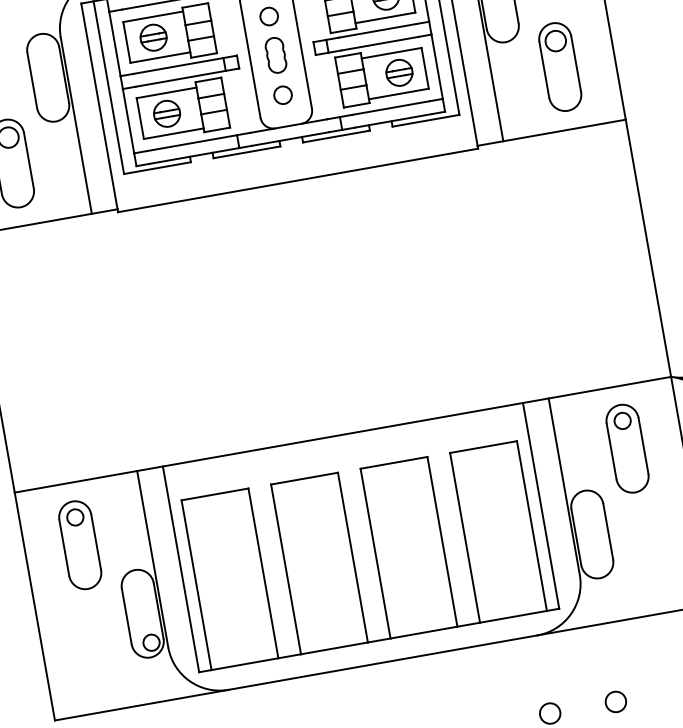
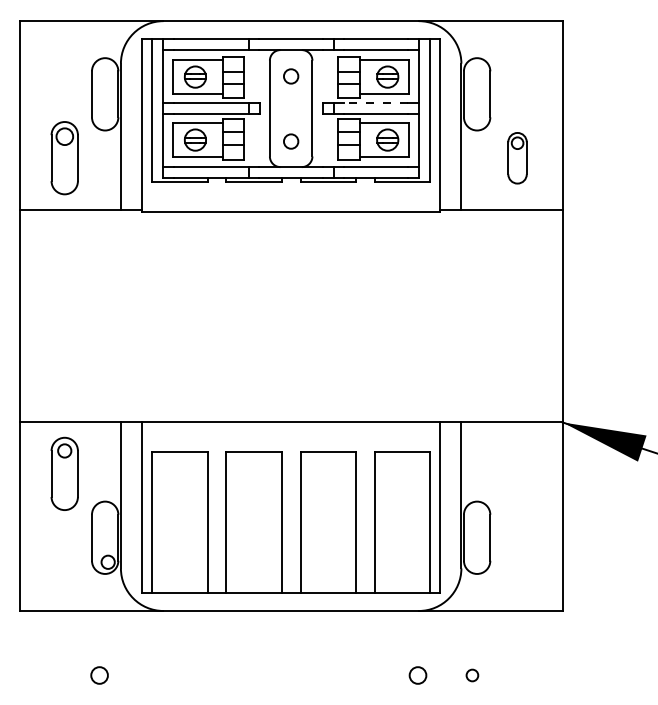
line: (378, 31) -> (376, 103), solid -> dashed
part: (276, 55) -> (291, 108), removed
part: (560, 67) -> (517, 158), size x0.7
part: (627, 448) -> (517, 473), removed
circle: (616, 701) -> (472, 675), size x0.7

